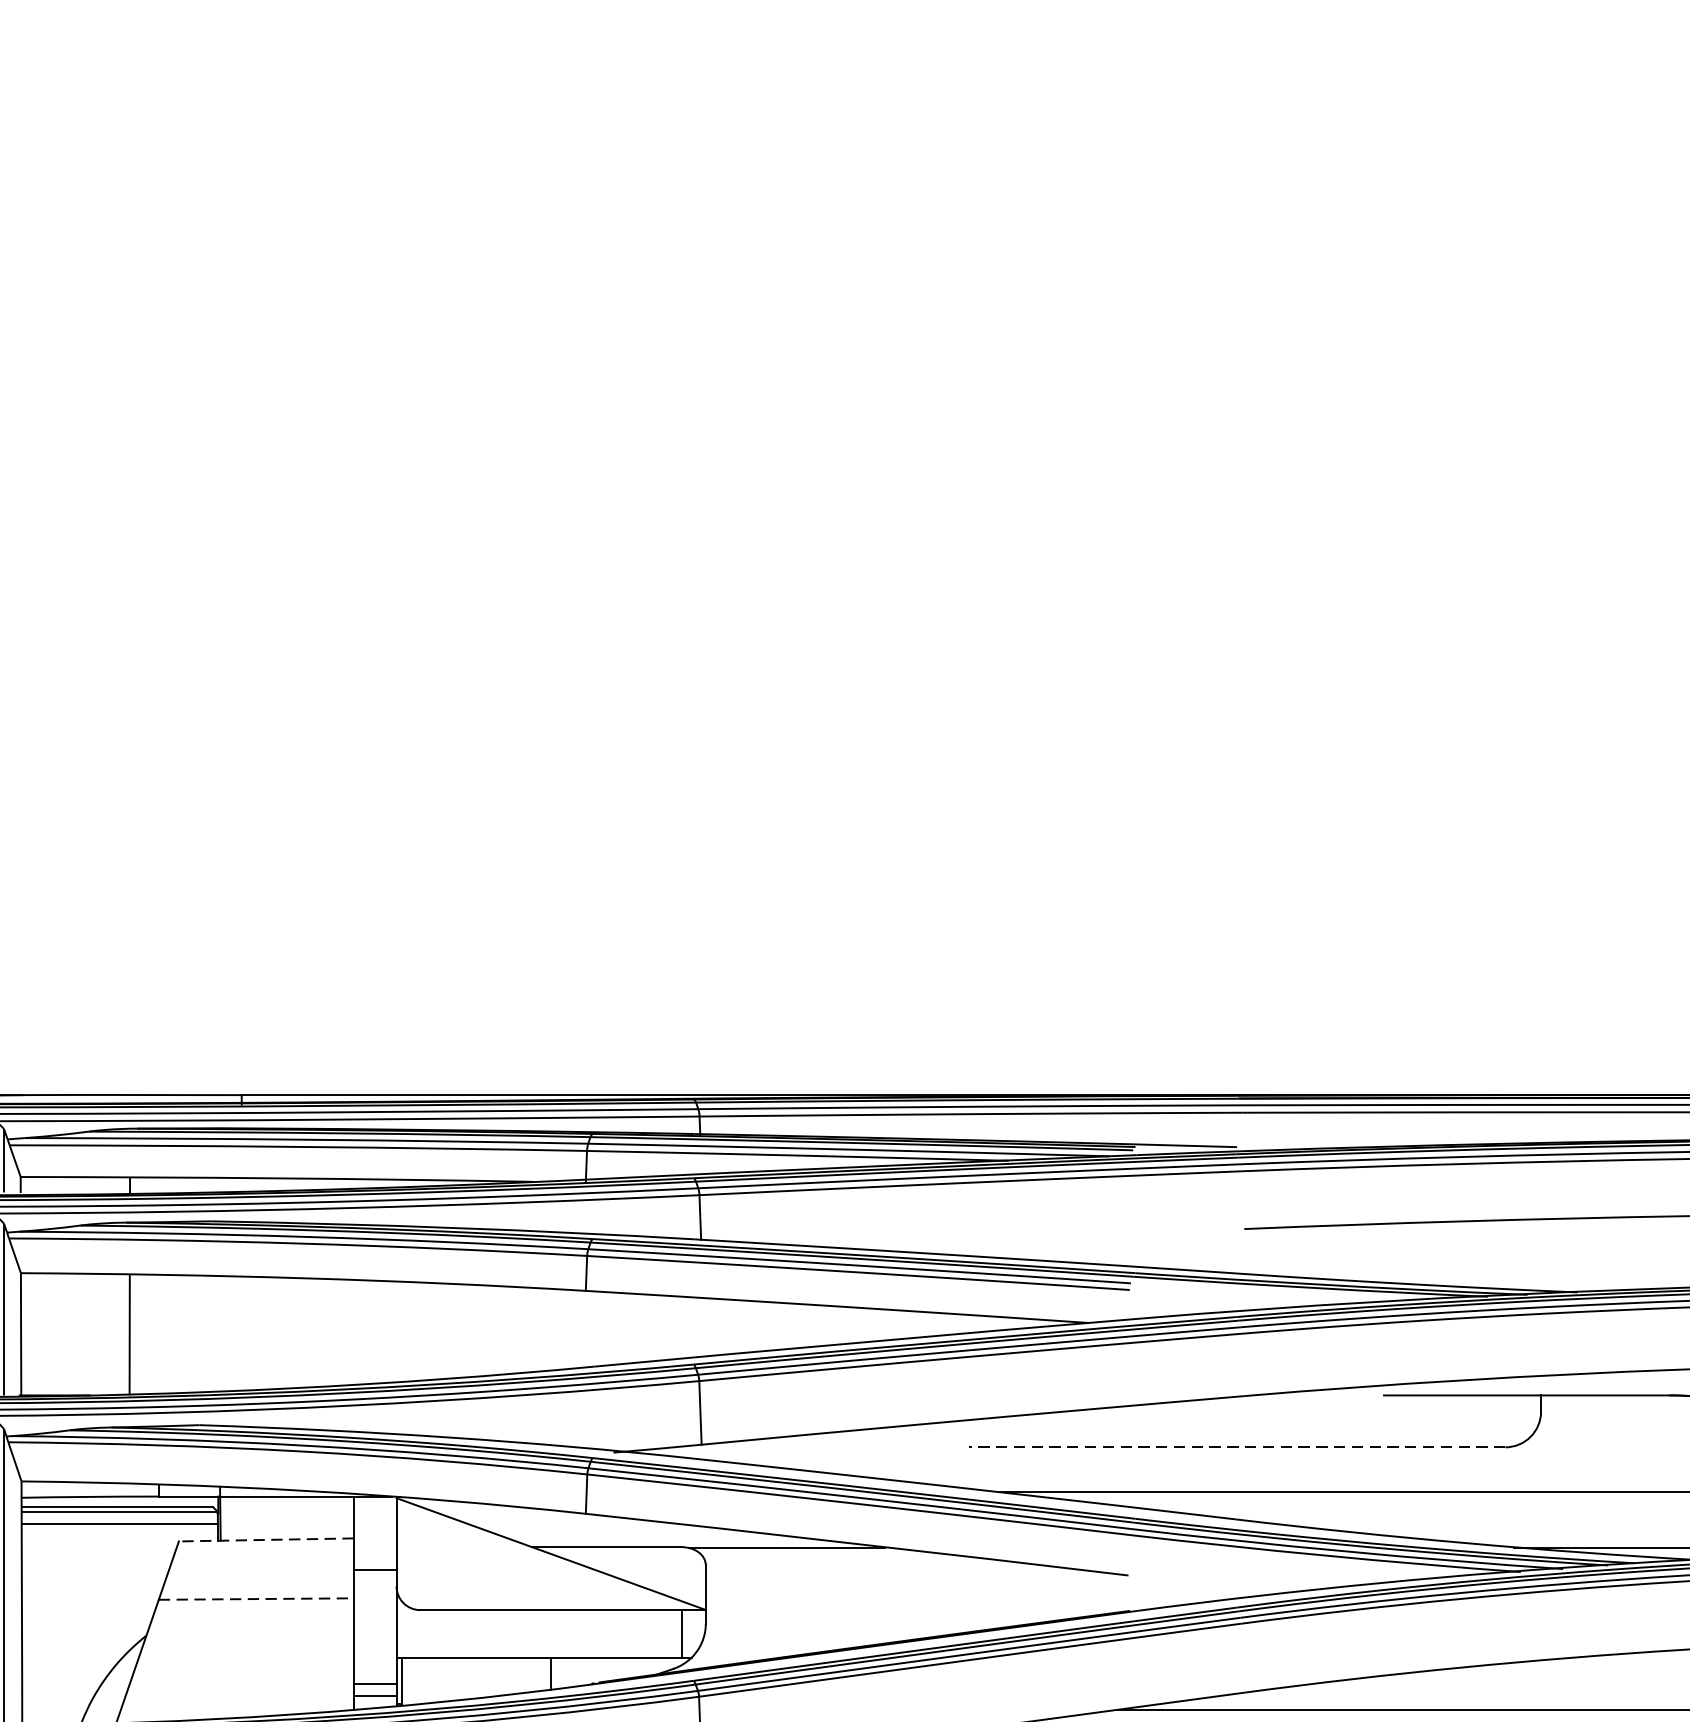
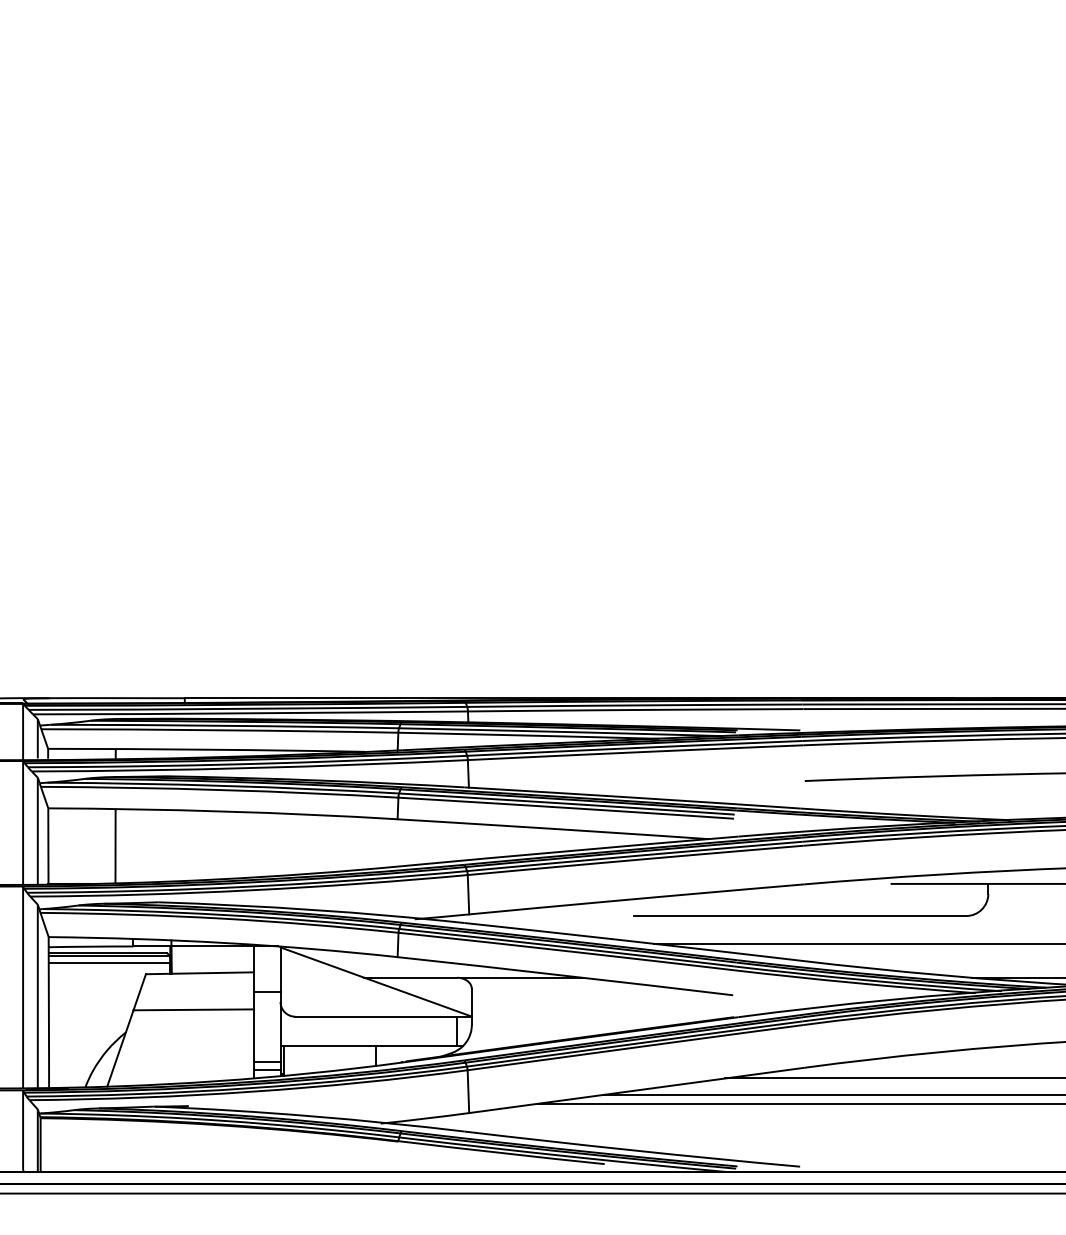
line: (1237, 1448) -> (800, 916), dashed -> solid
line: (265, 1540) -> (199, 973), dashed -> solid
line: (257, 1598) -> (194, 1009), dashed -> solid

